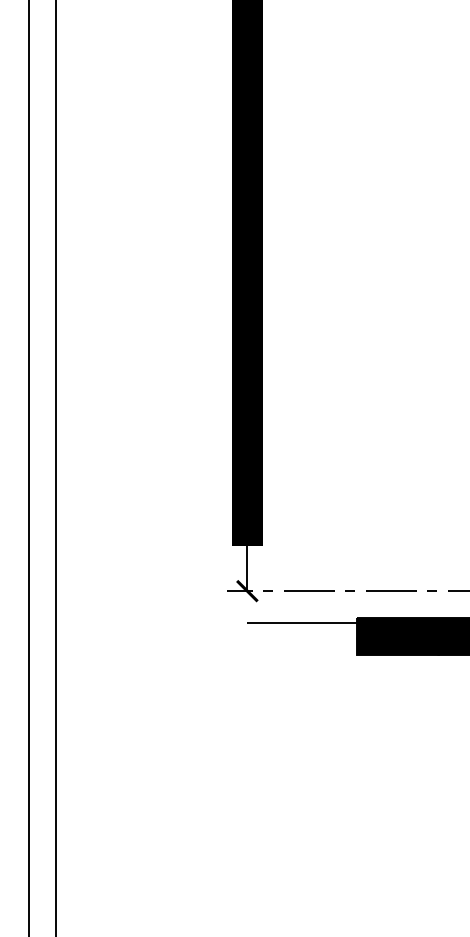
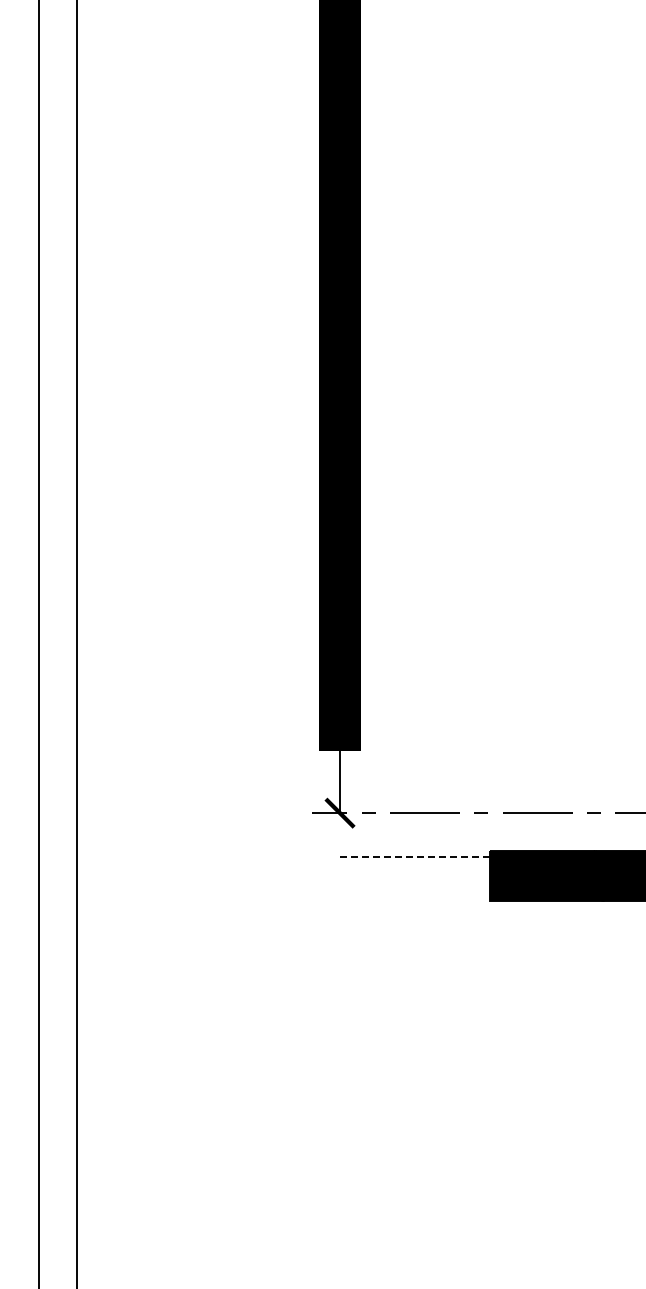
line: (302, 623) -> (415, 857), solid -> dashed

